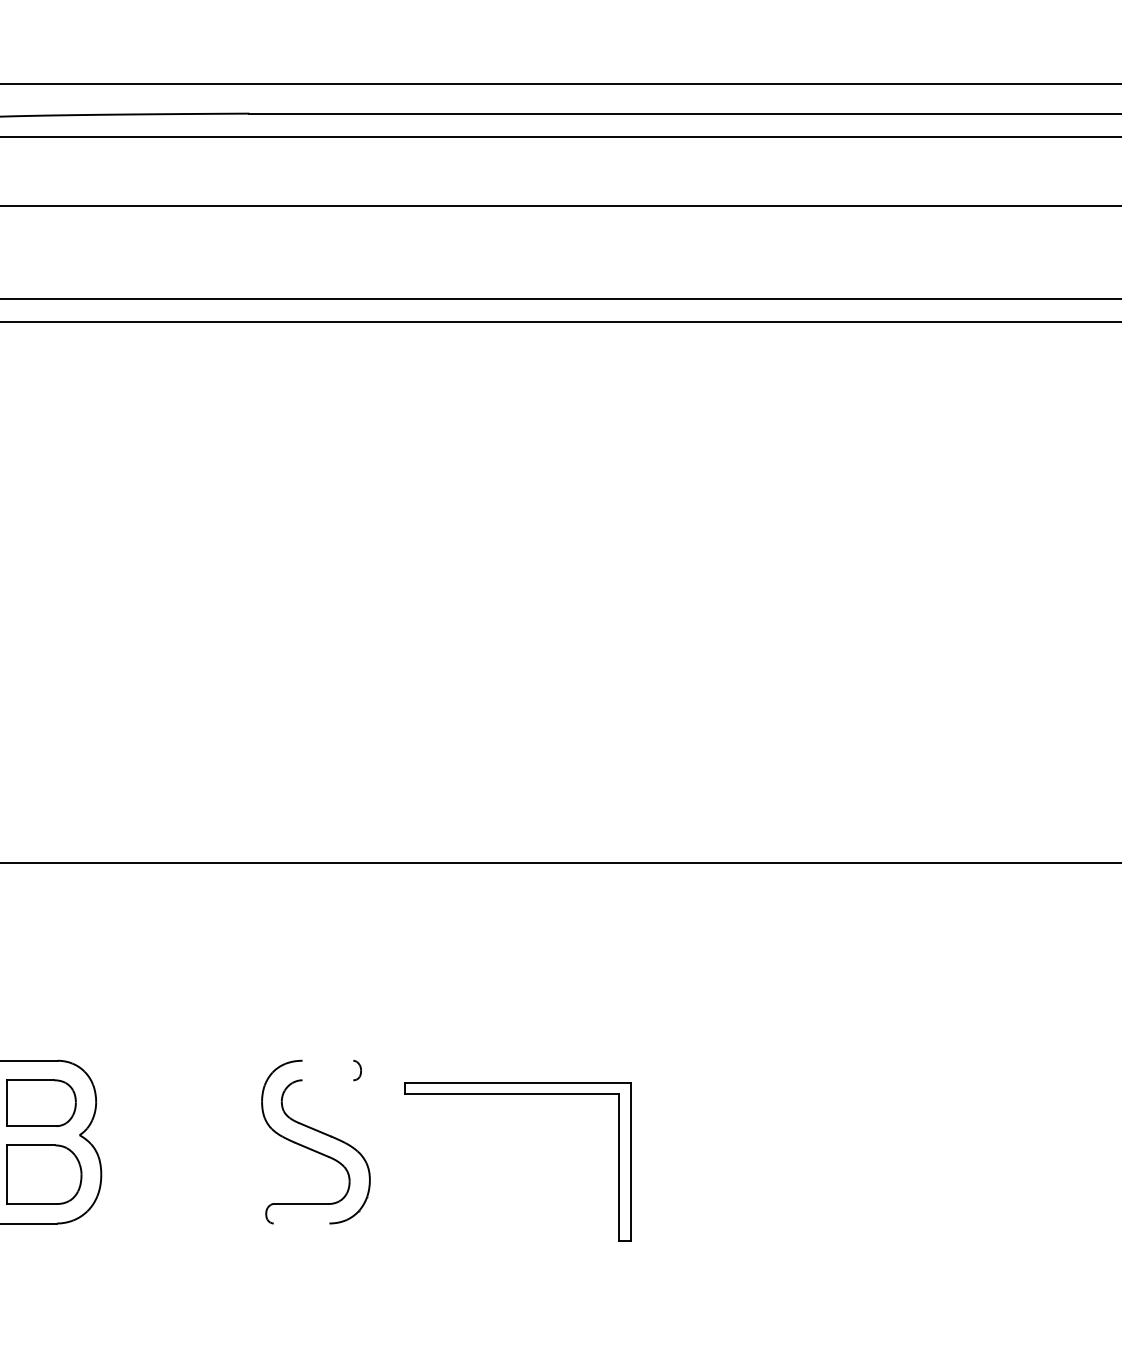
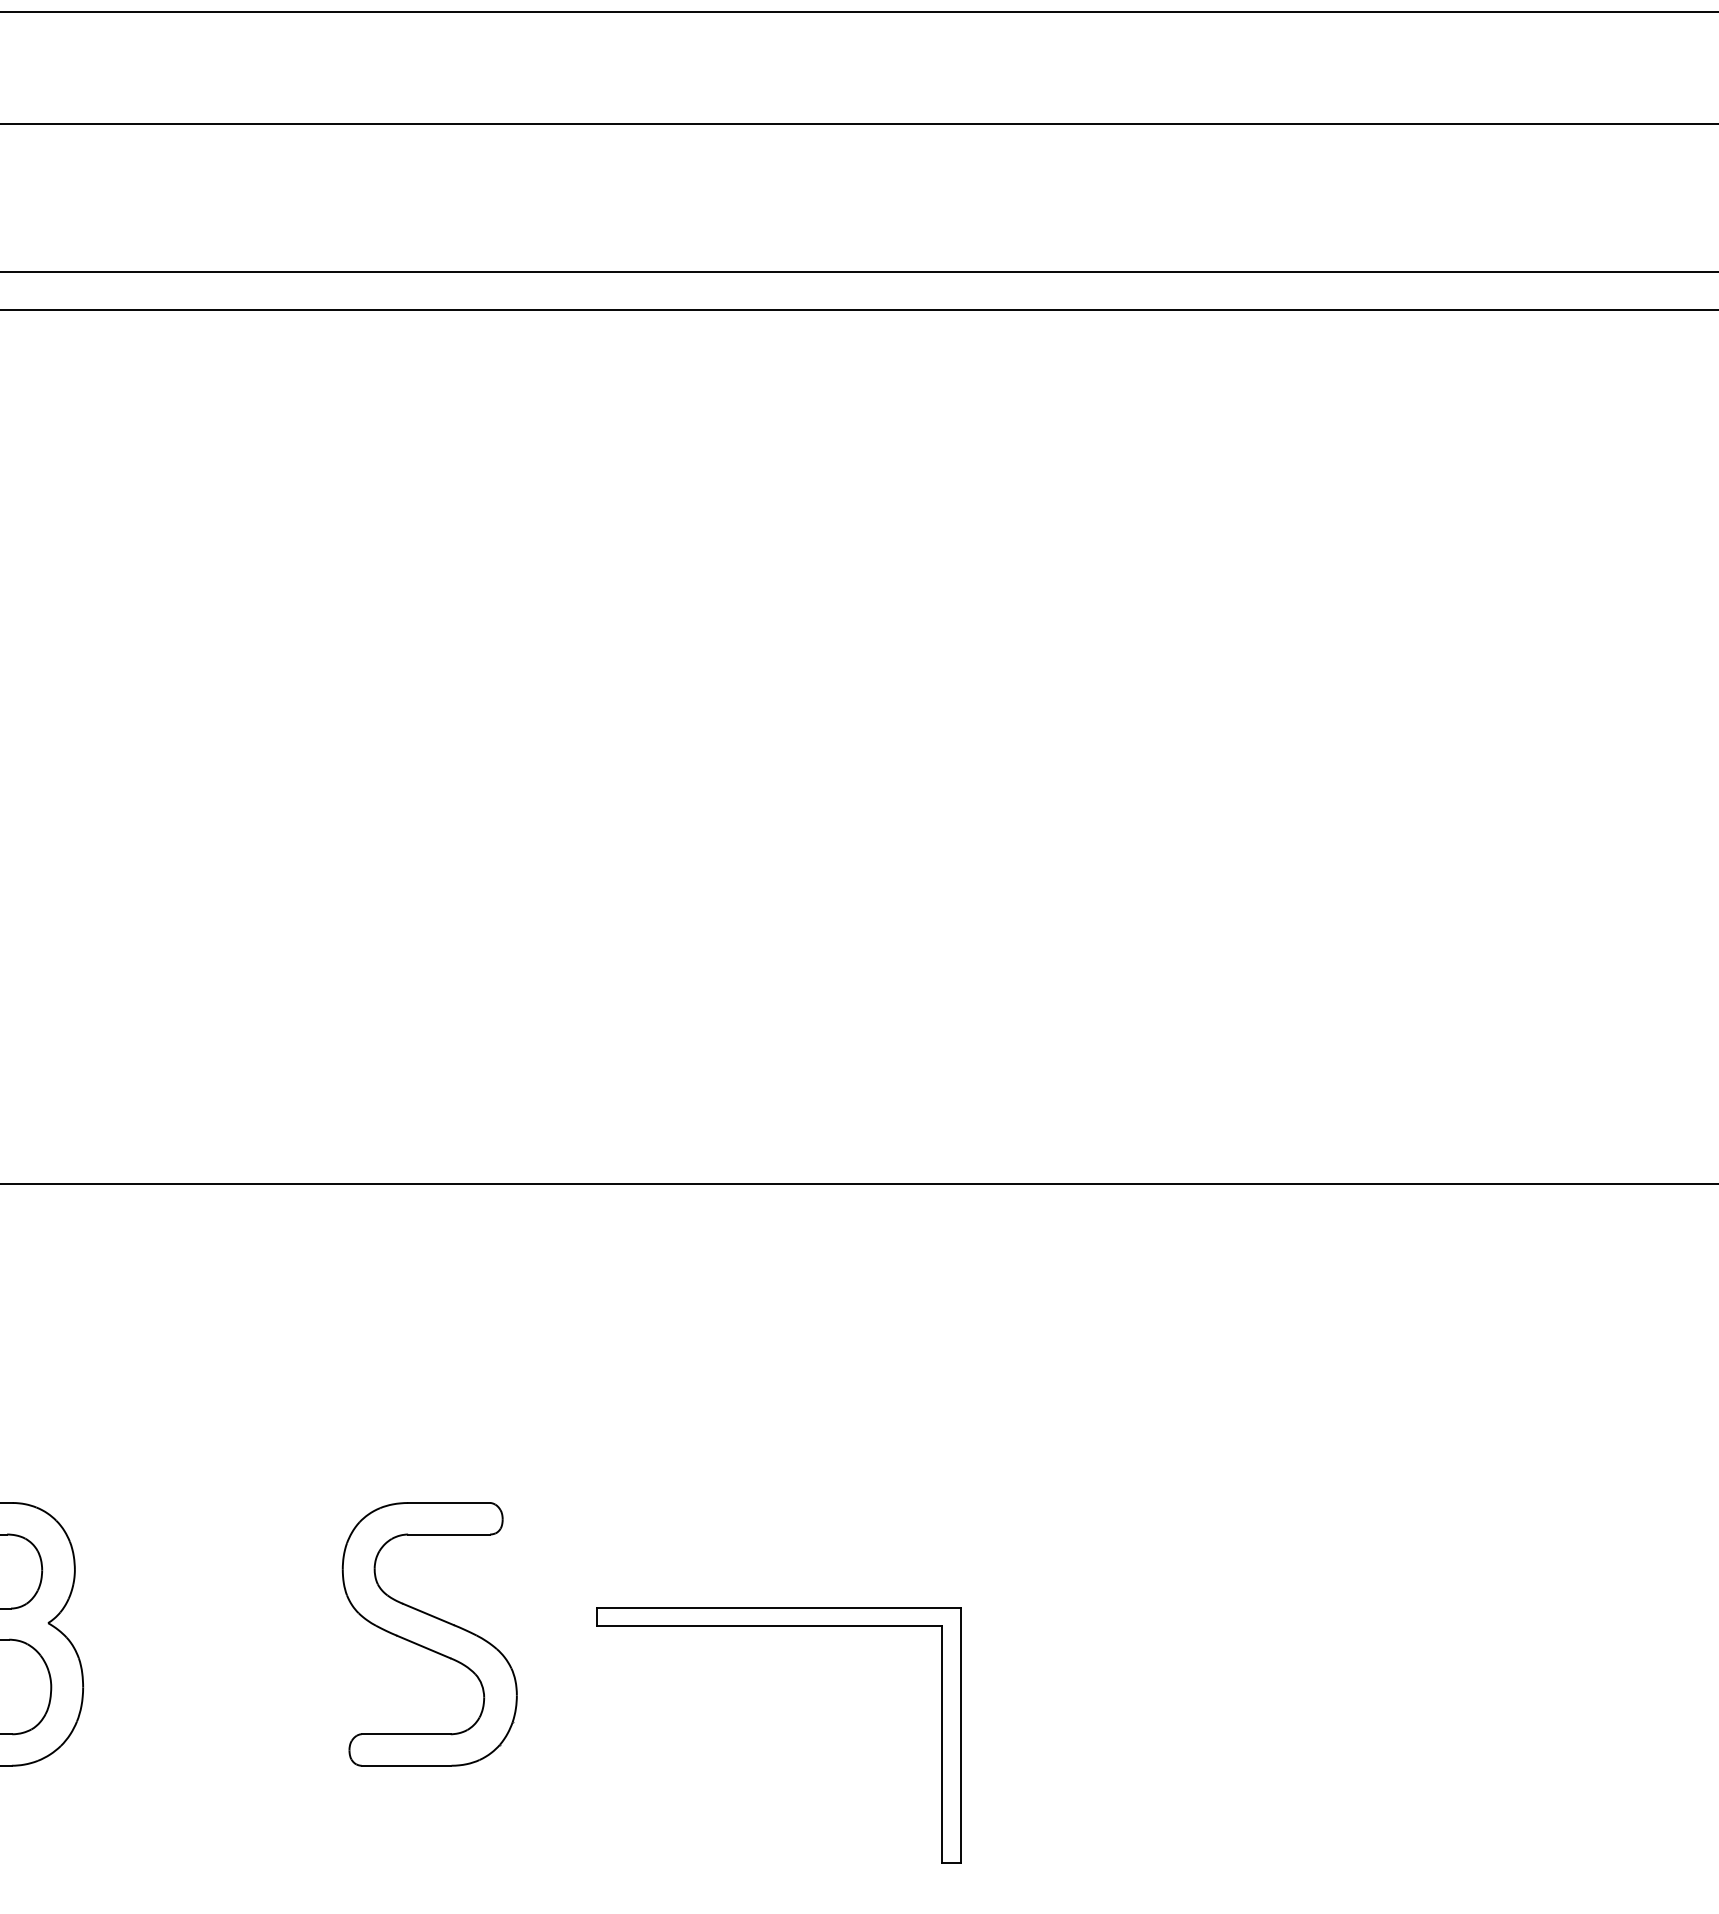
line: (327, 1060) -> (448, 1502), added
line: (327, 1080) -> (448, 1534), added
part: (517, 1094) -> (777, 1626), moved
line: (301, 1223) -> (406, 1765), added

